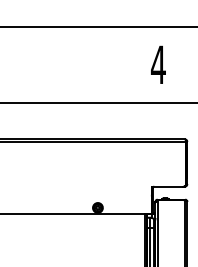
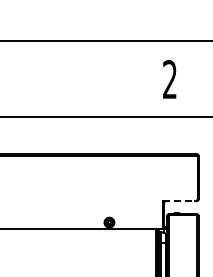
text: (157, 63) -> (169, 78), 4 -> 2
line: (167, 186) -> (179, 201), solid -> dashed

